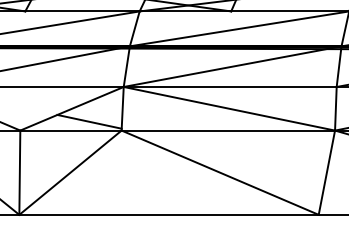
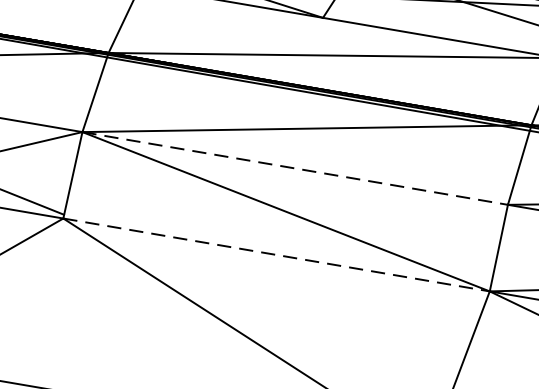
line: (230, 86) -> (295, 167), solid -> dashed
line: (228, 130) -> (276, 254), solid -> dashed

